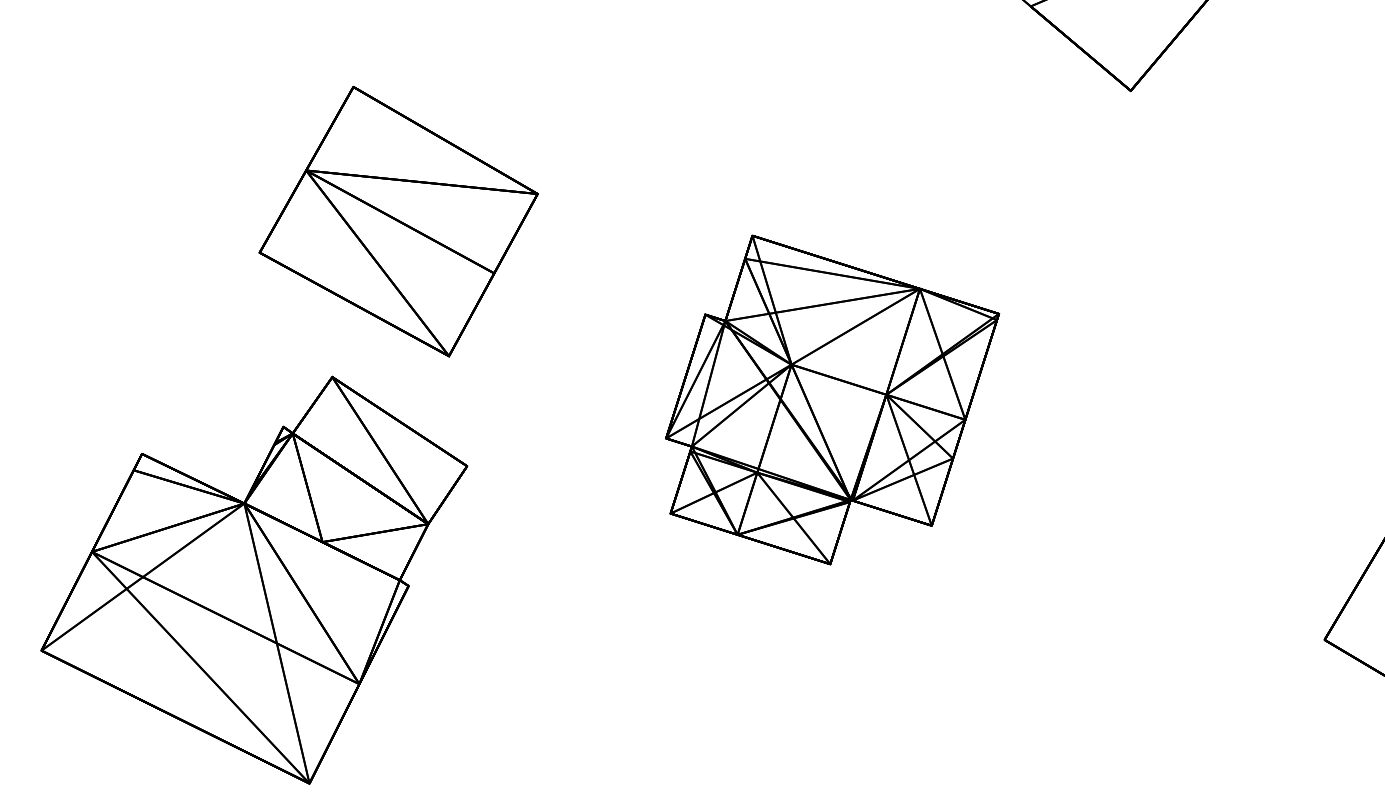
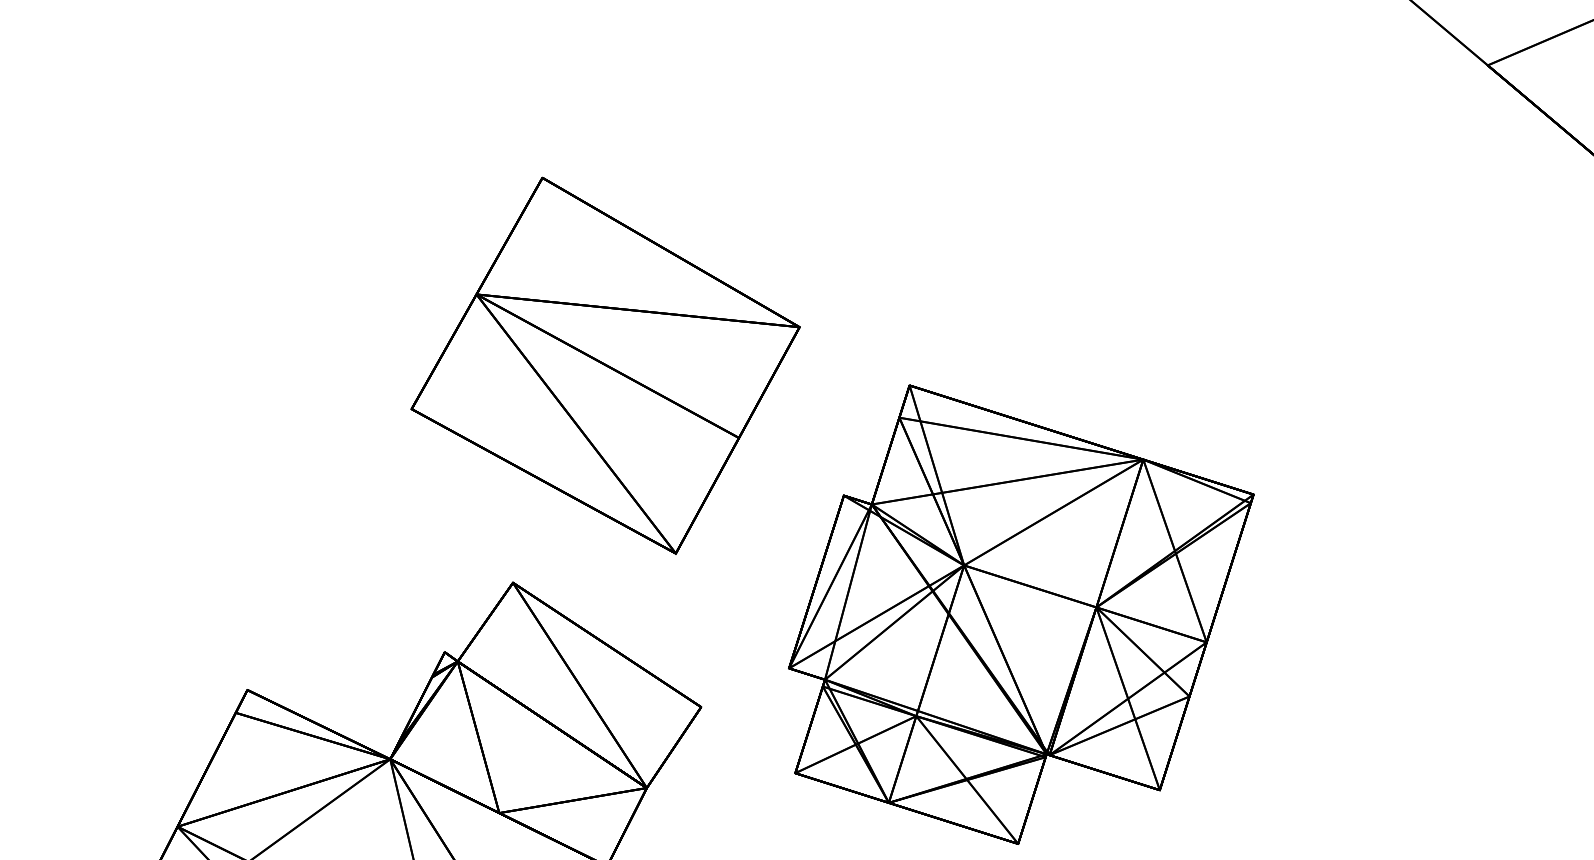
part: (832, 399) -> (1021, 614), moved

